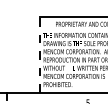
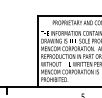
line: (39, 54) -> (37, 51), dashed -> solid

